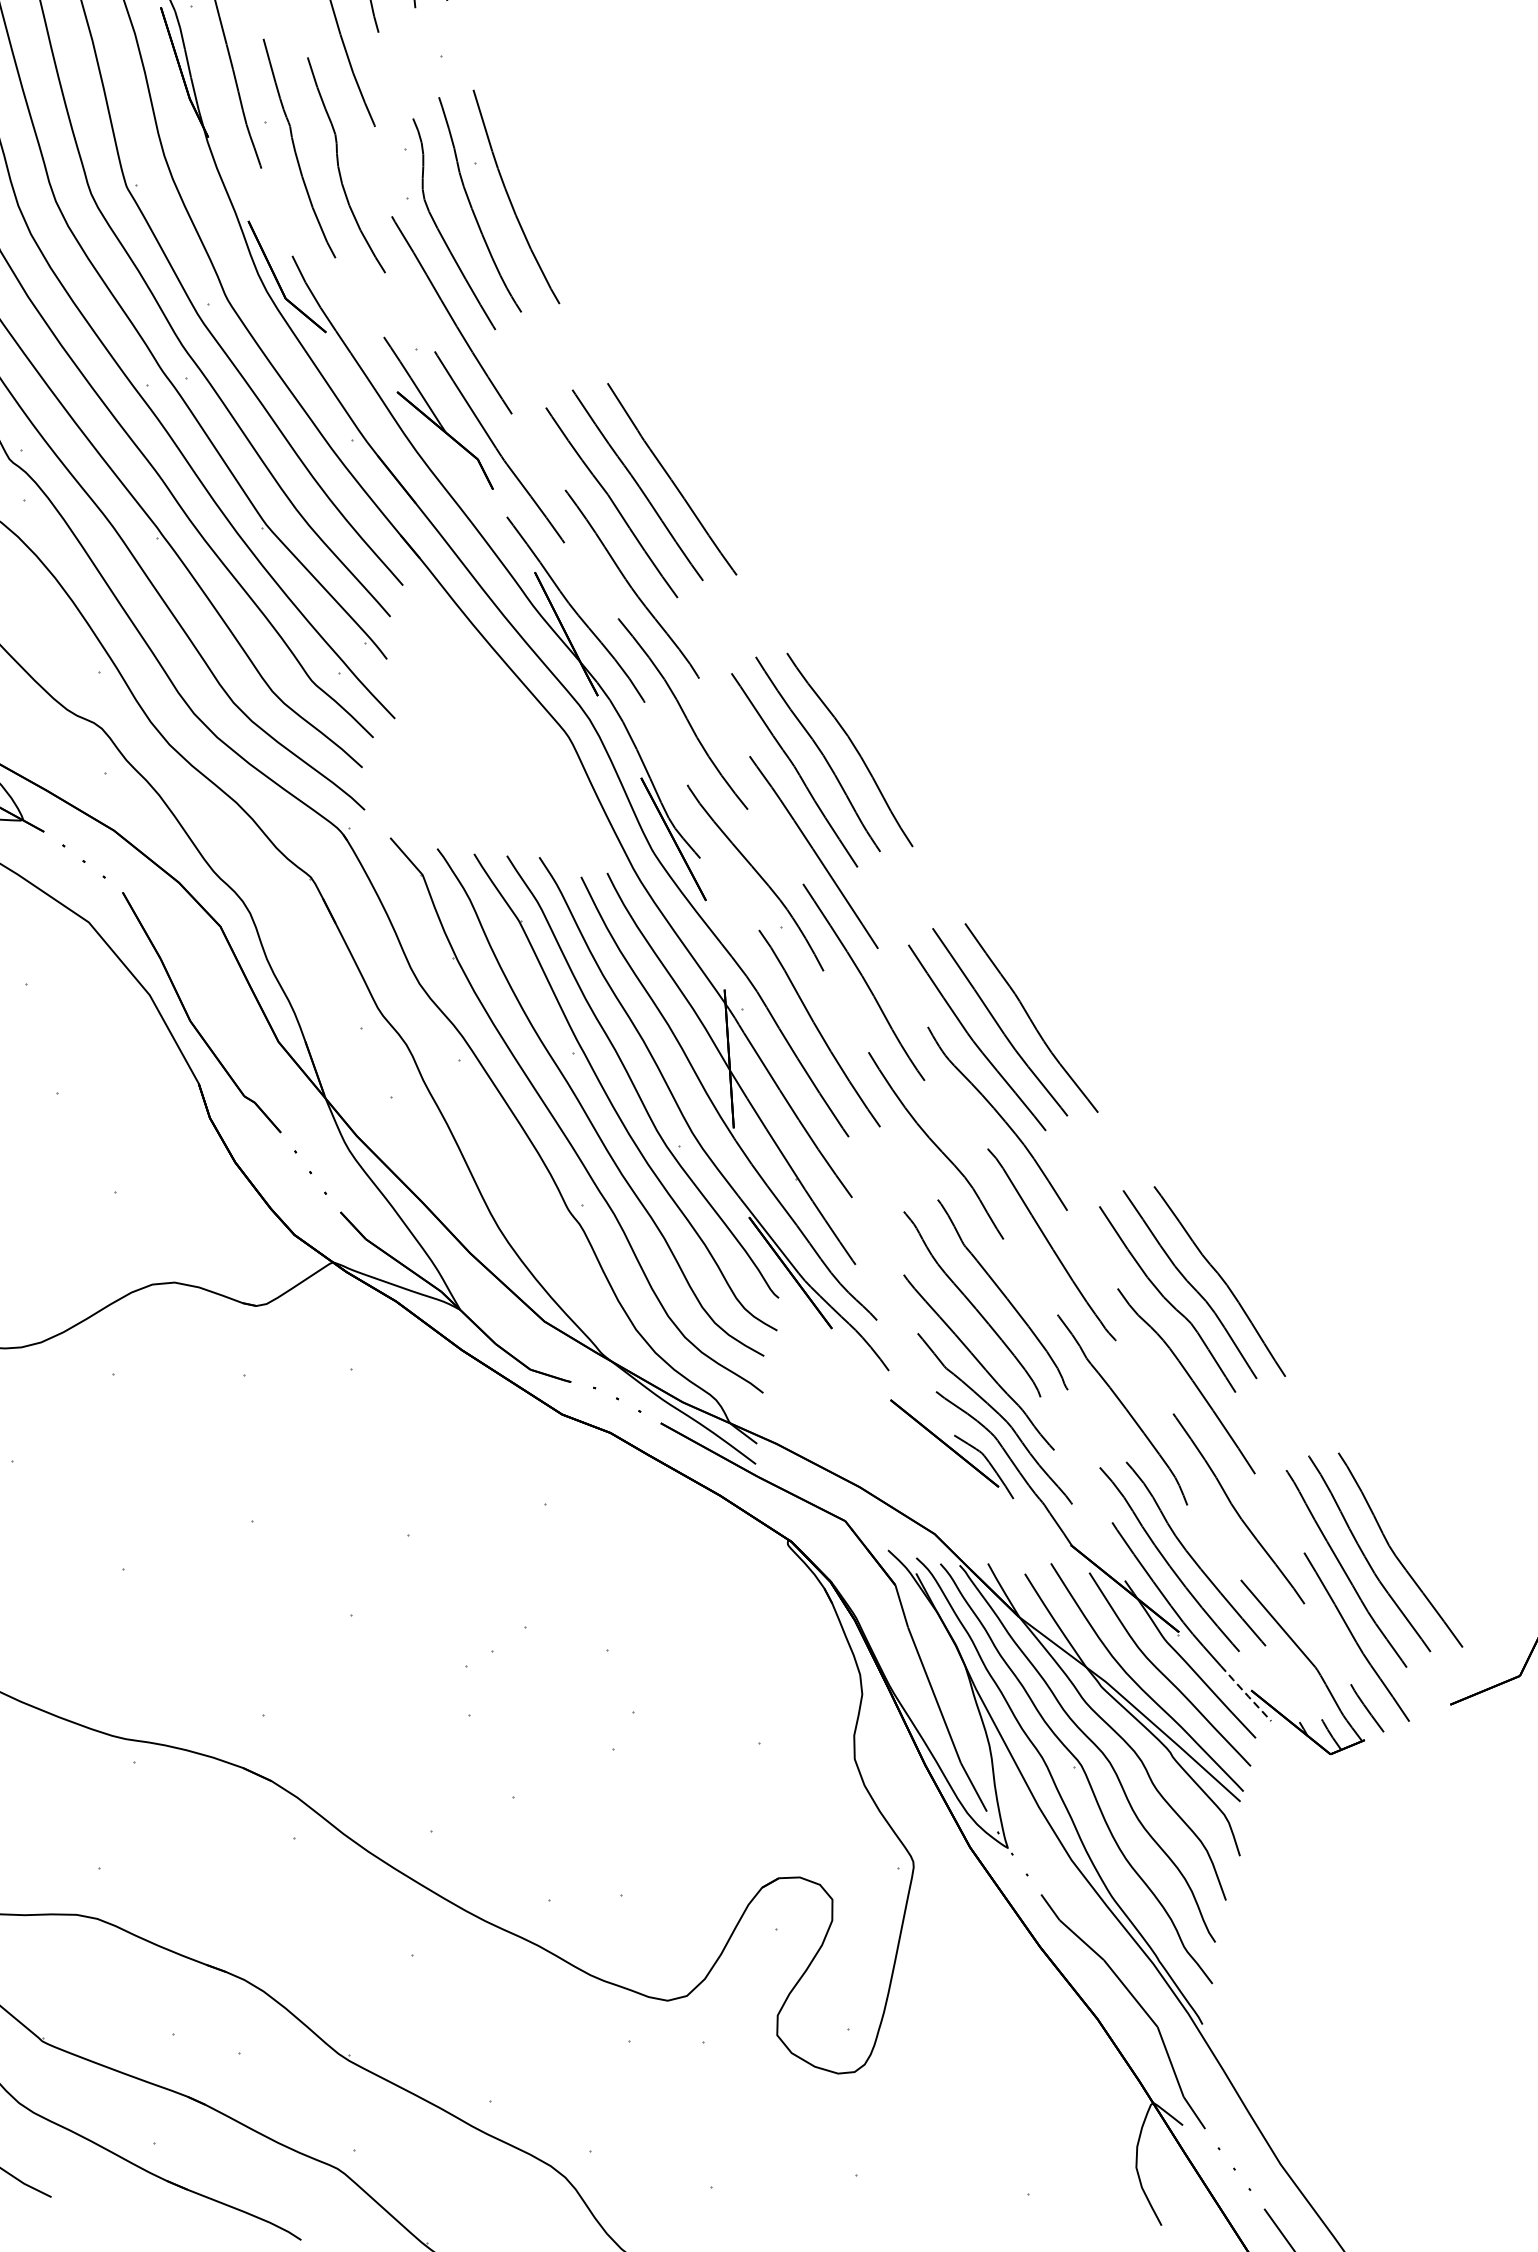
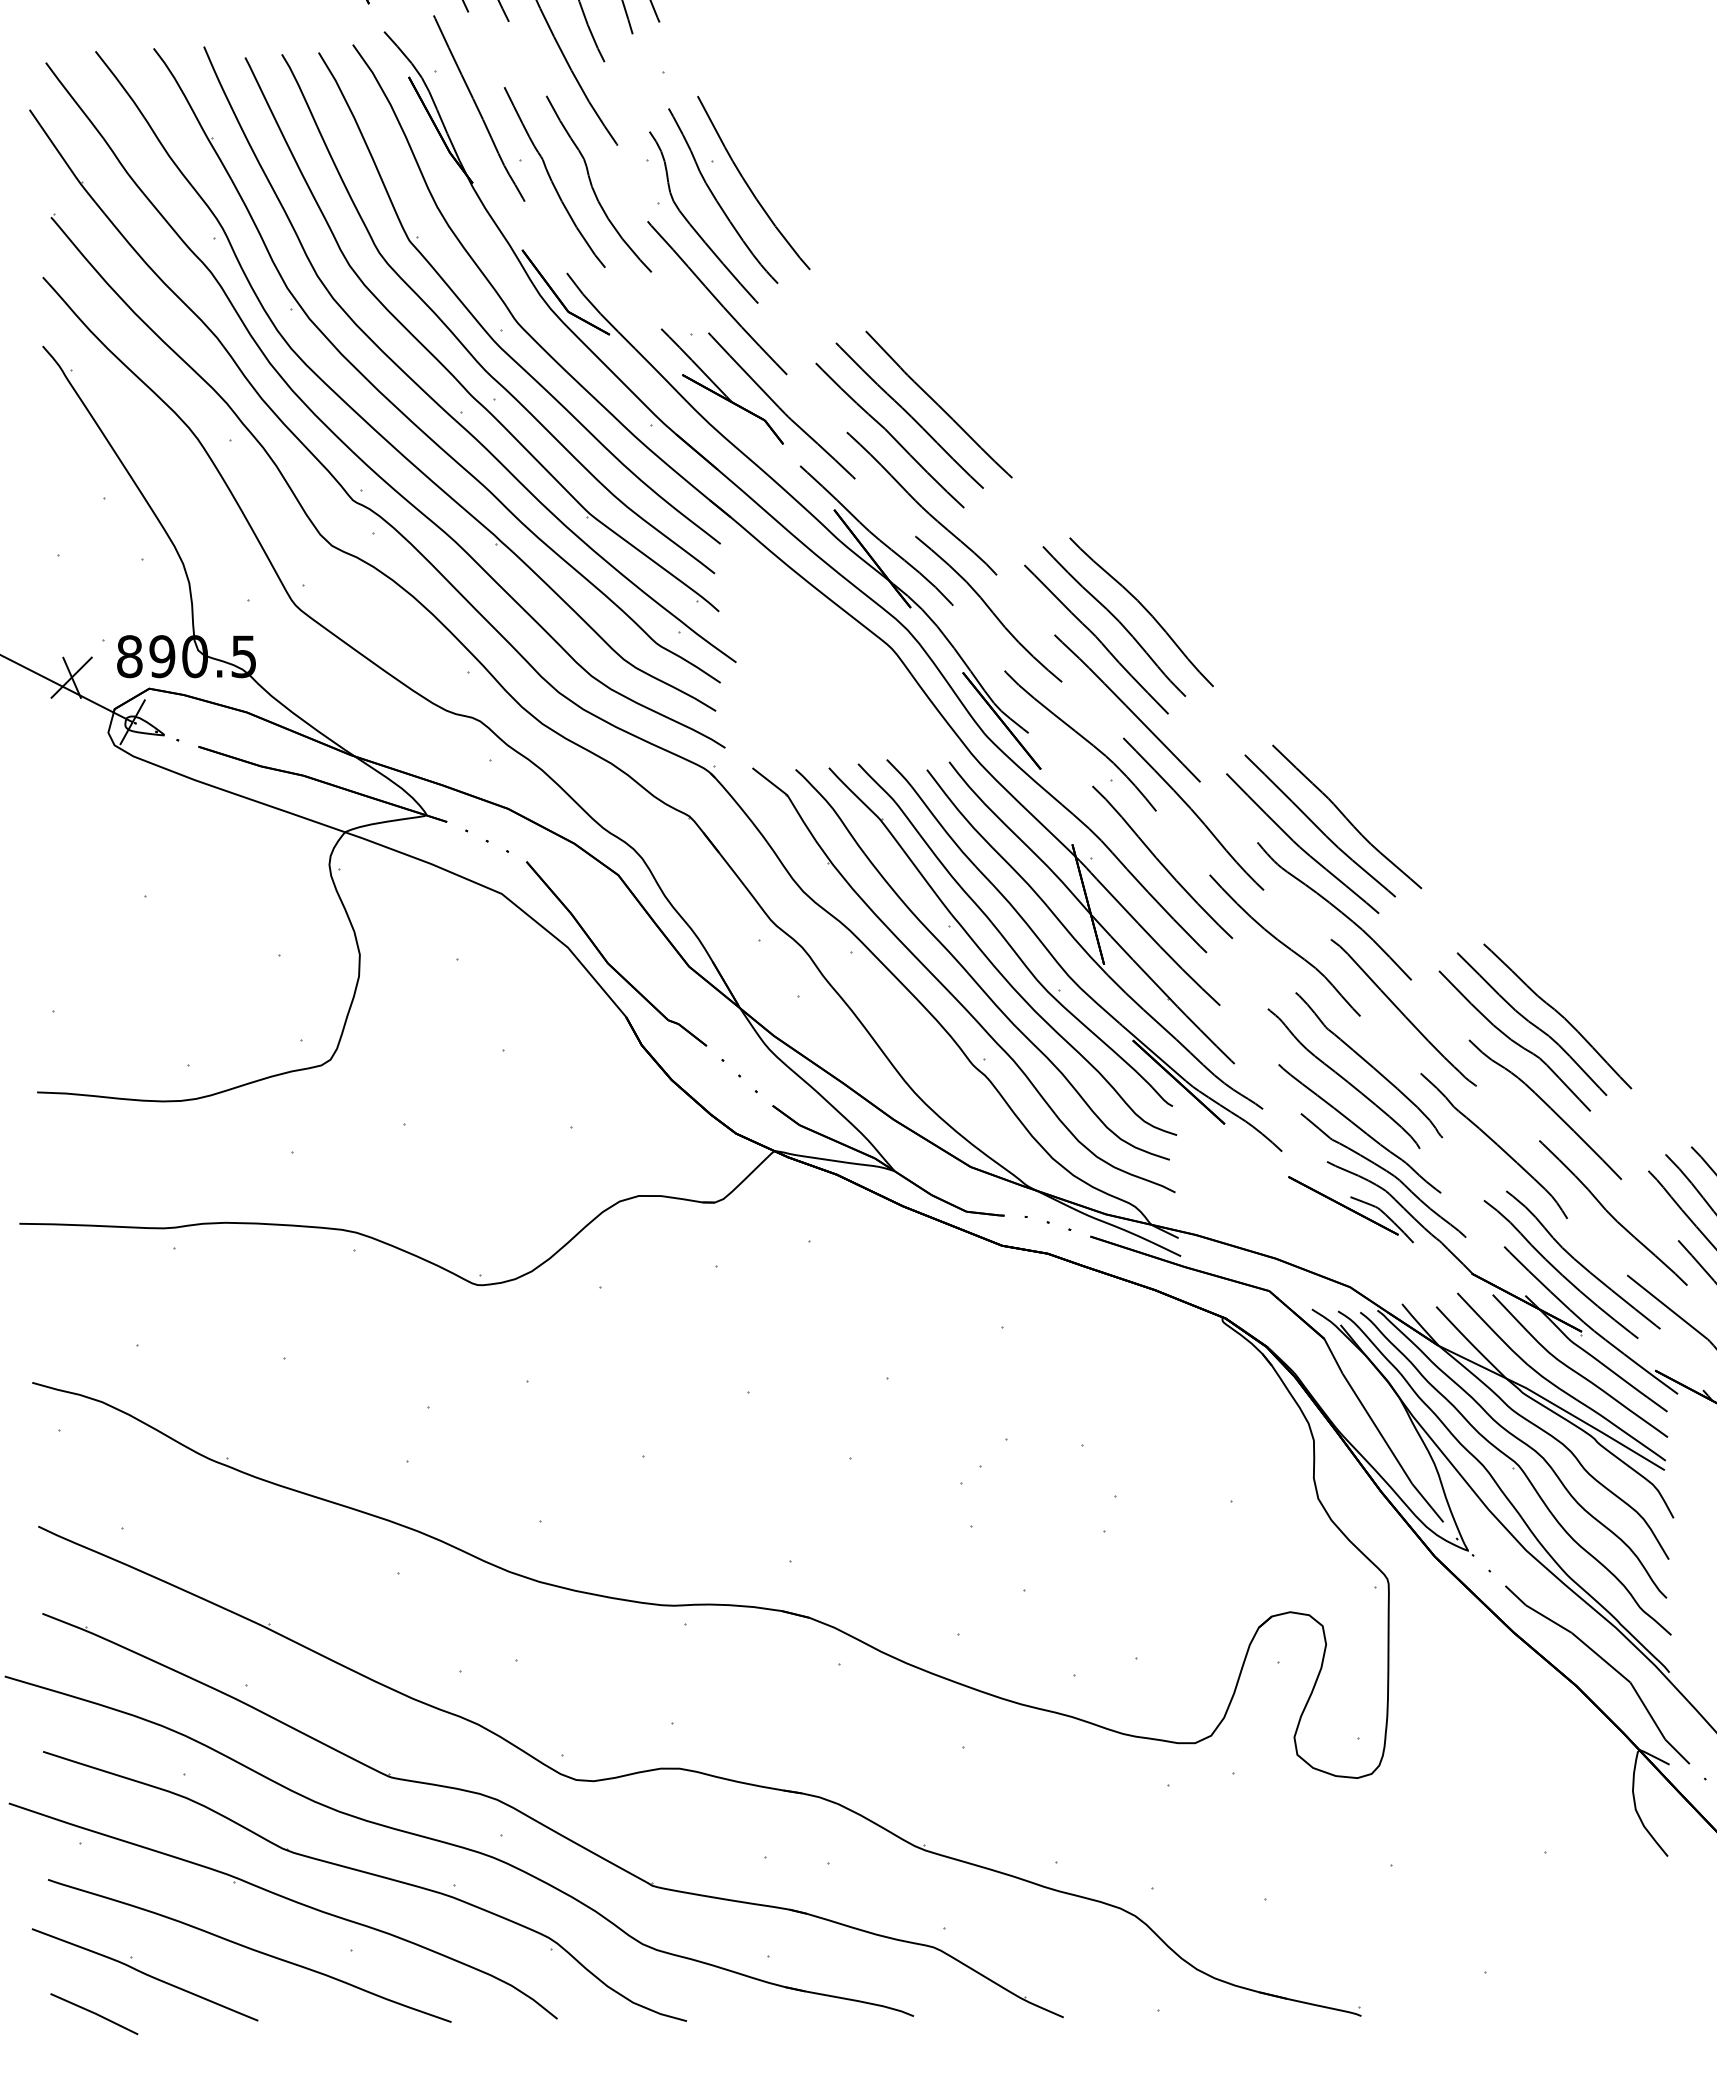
line: (1245, 1693) -> (1650, 1374), dashed -> solid

